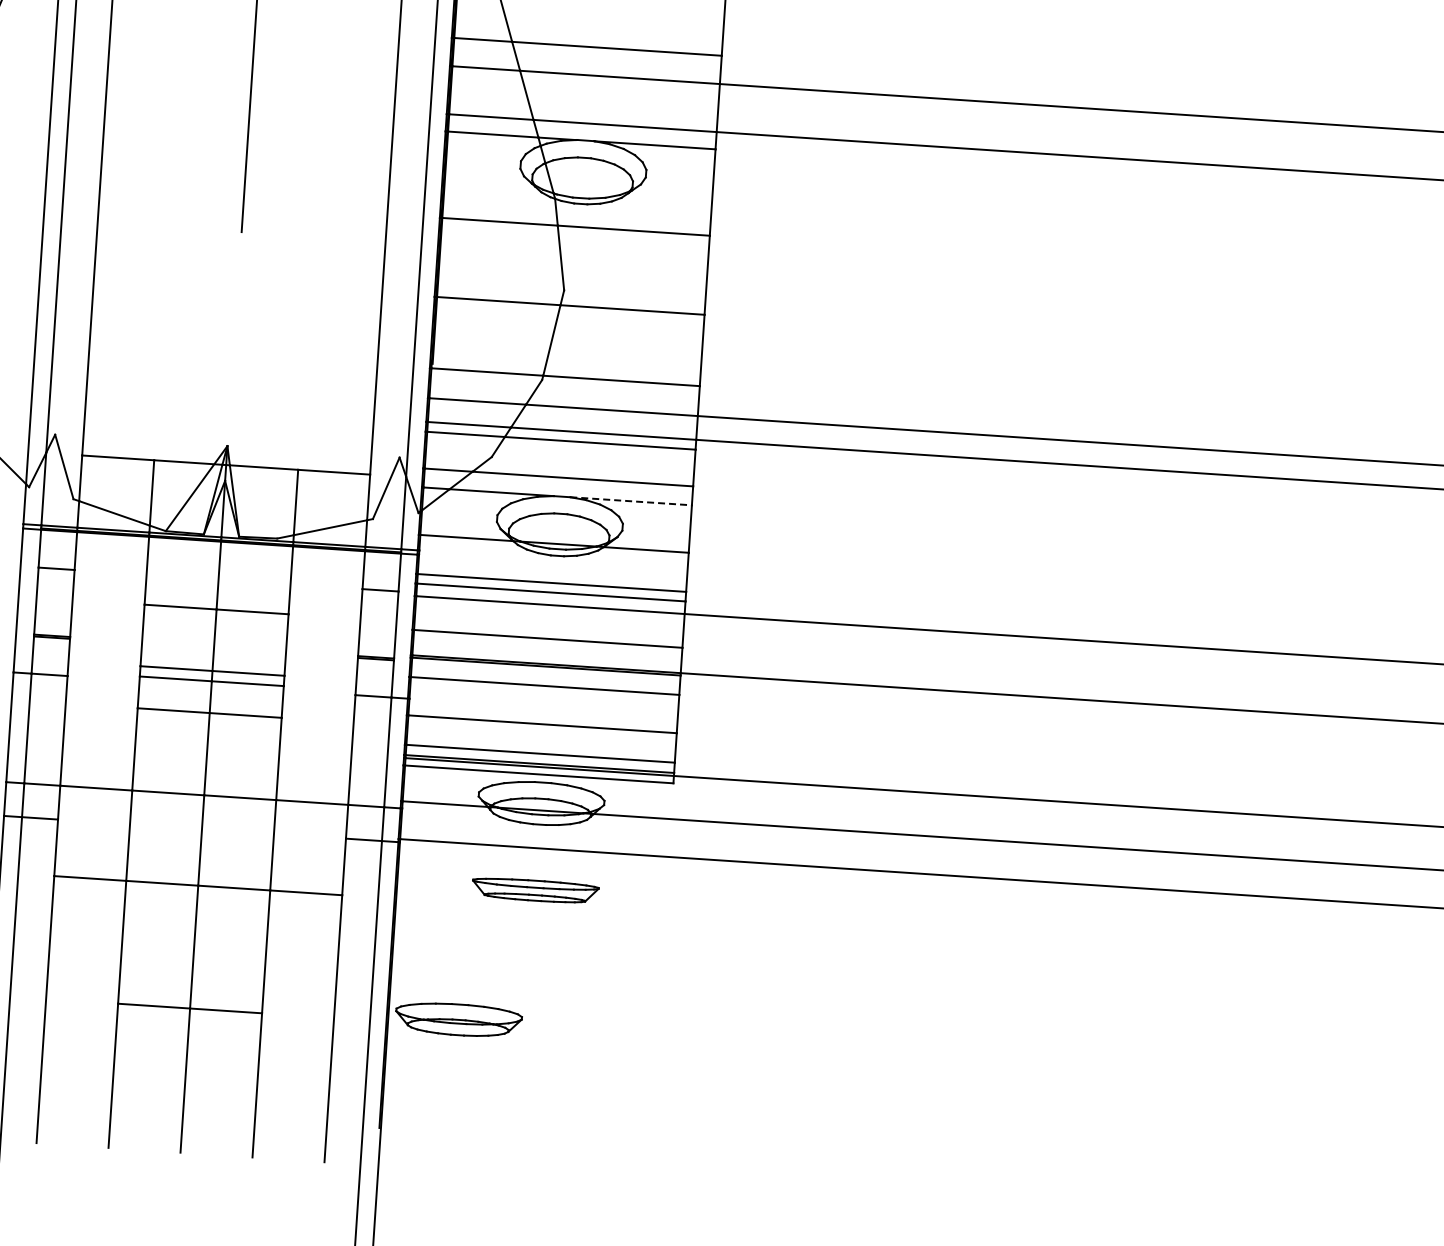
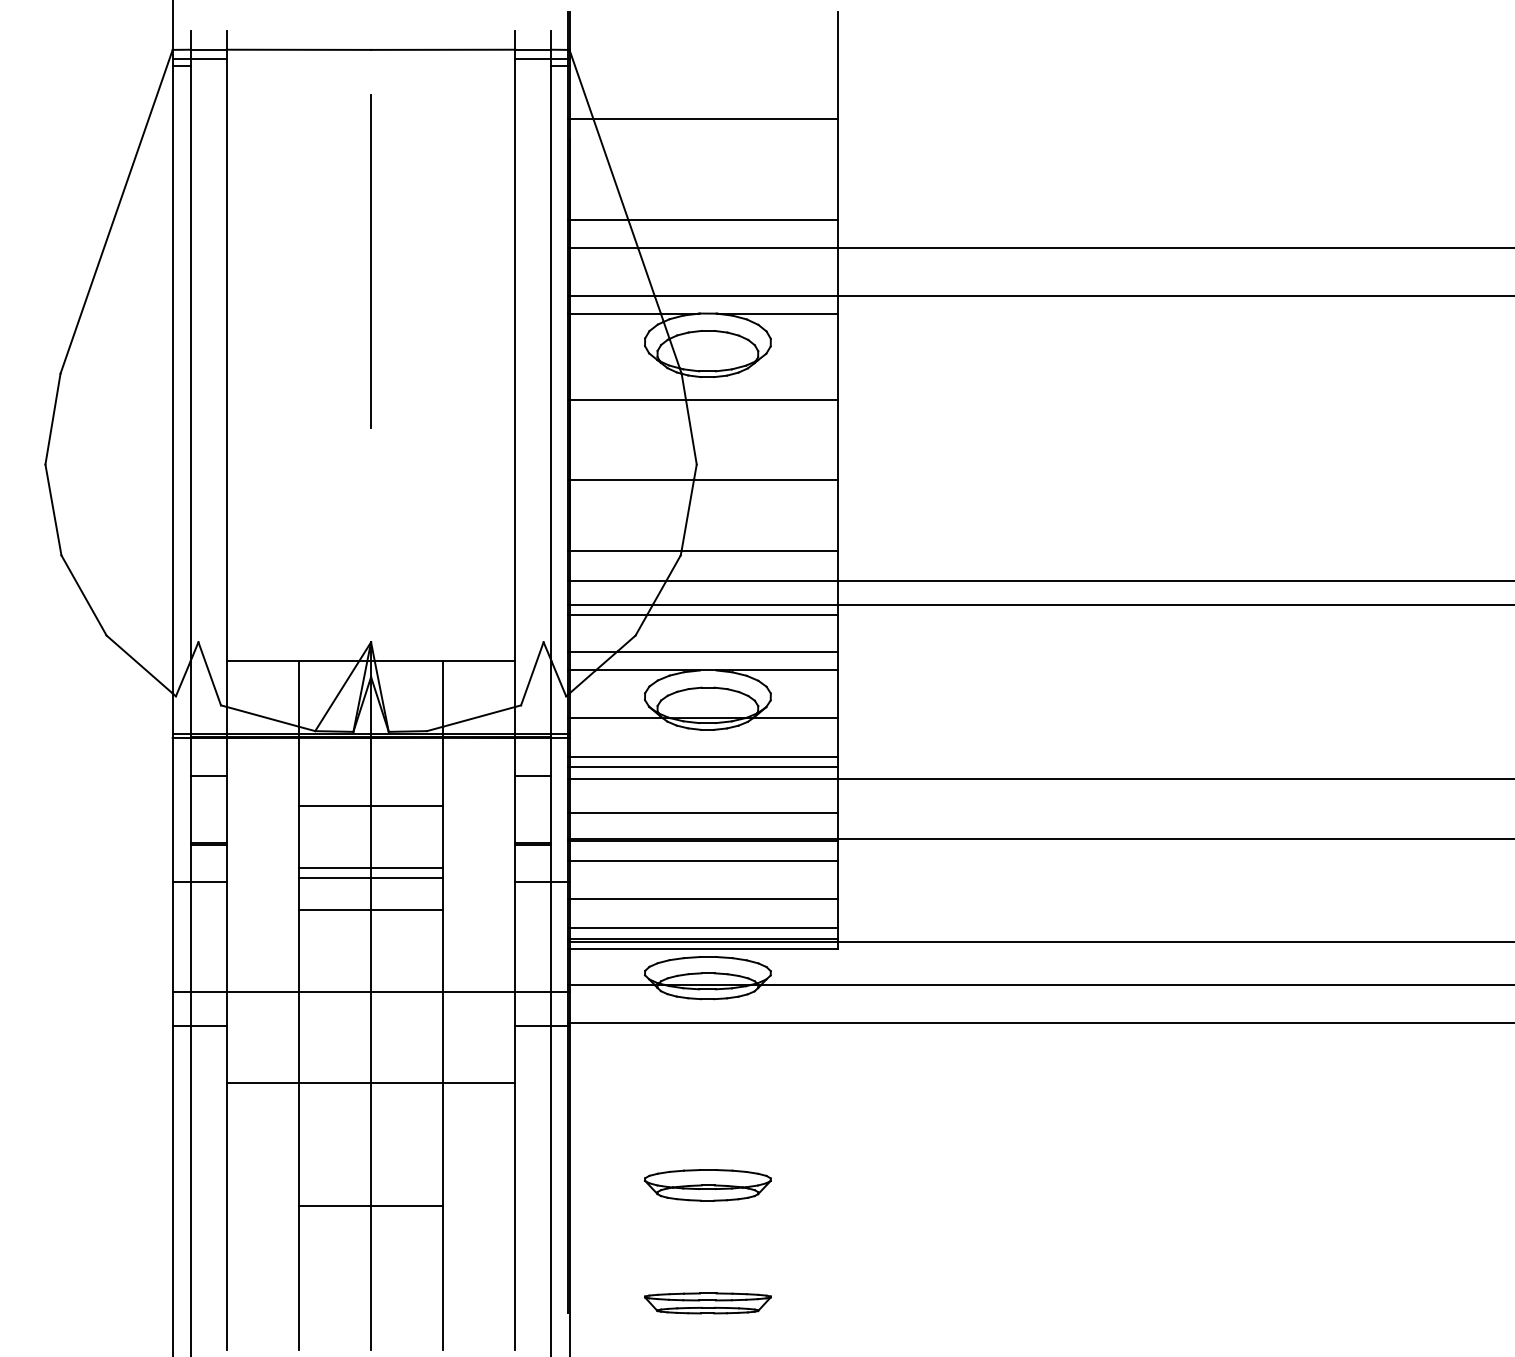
line: (631, 501) -> (777, 670), dashed -> solid
part: (535, 890) -> (707, 1303), moved
part: (458, 1019) -> (707, 1185), moved

